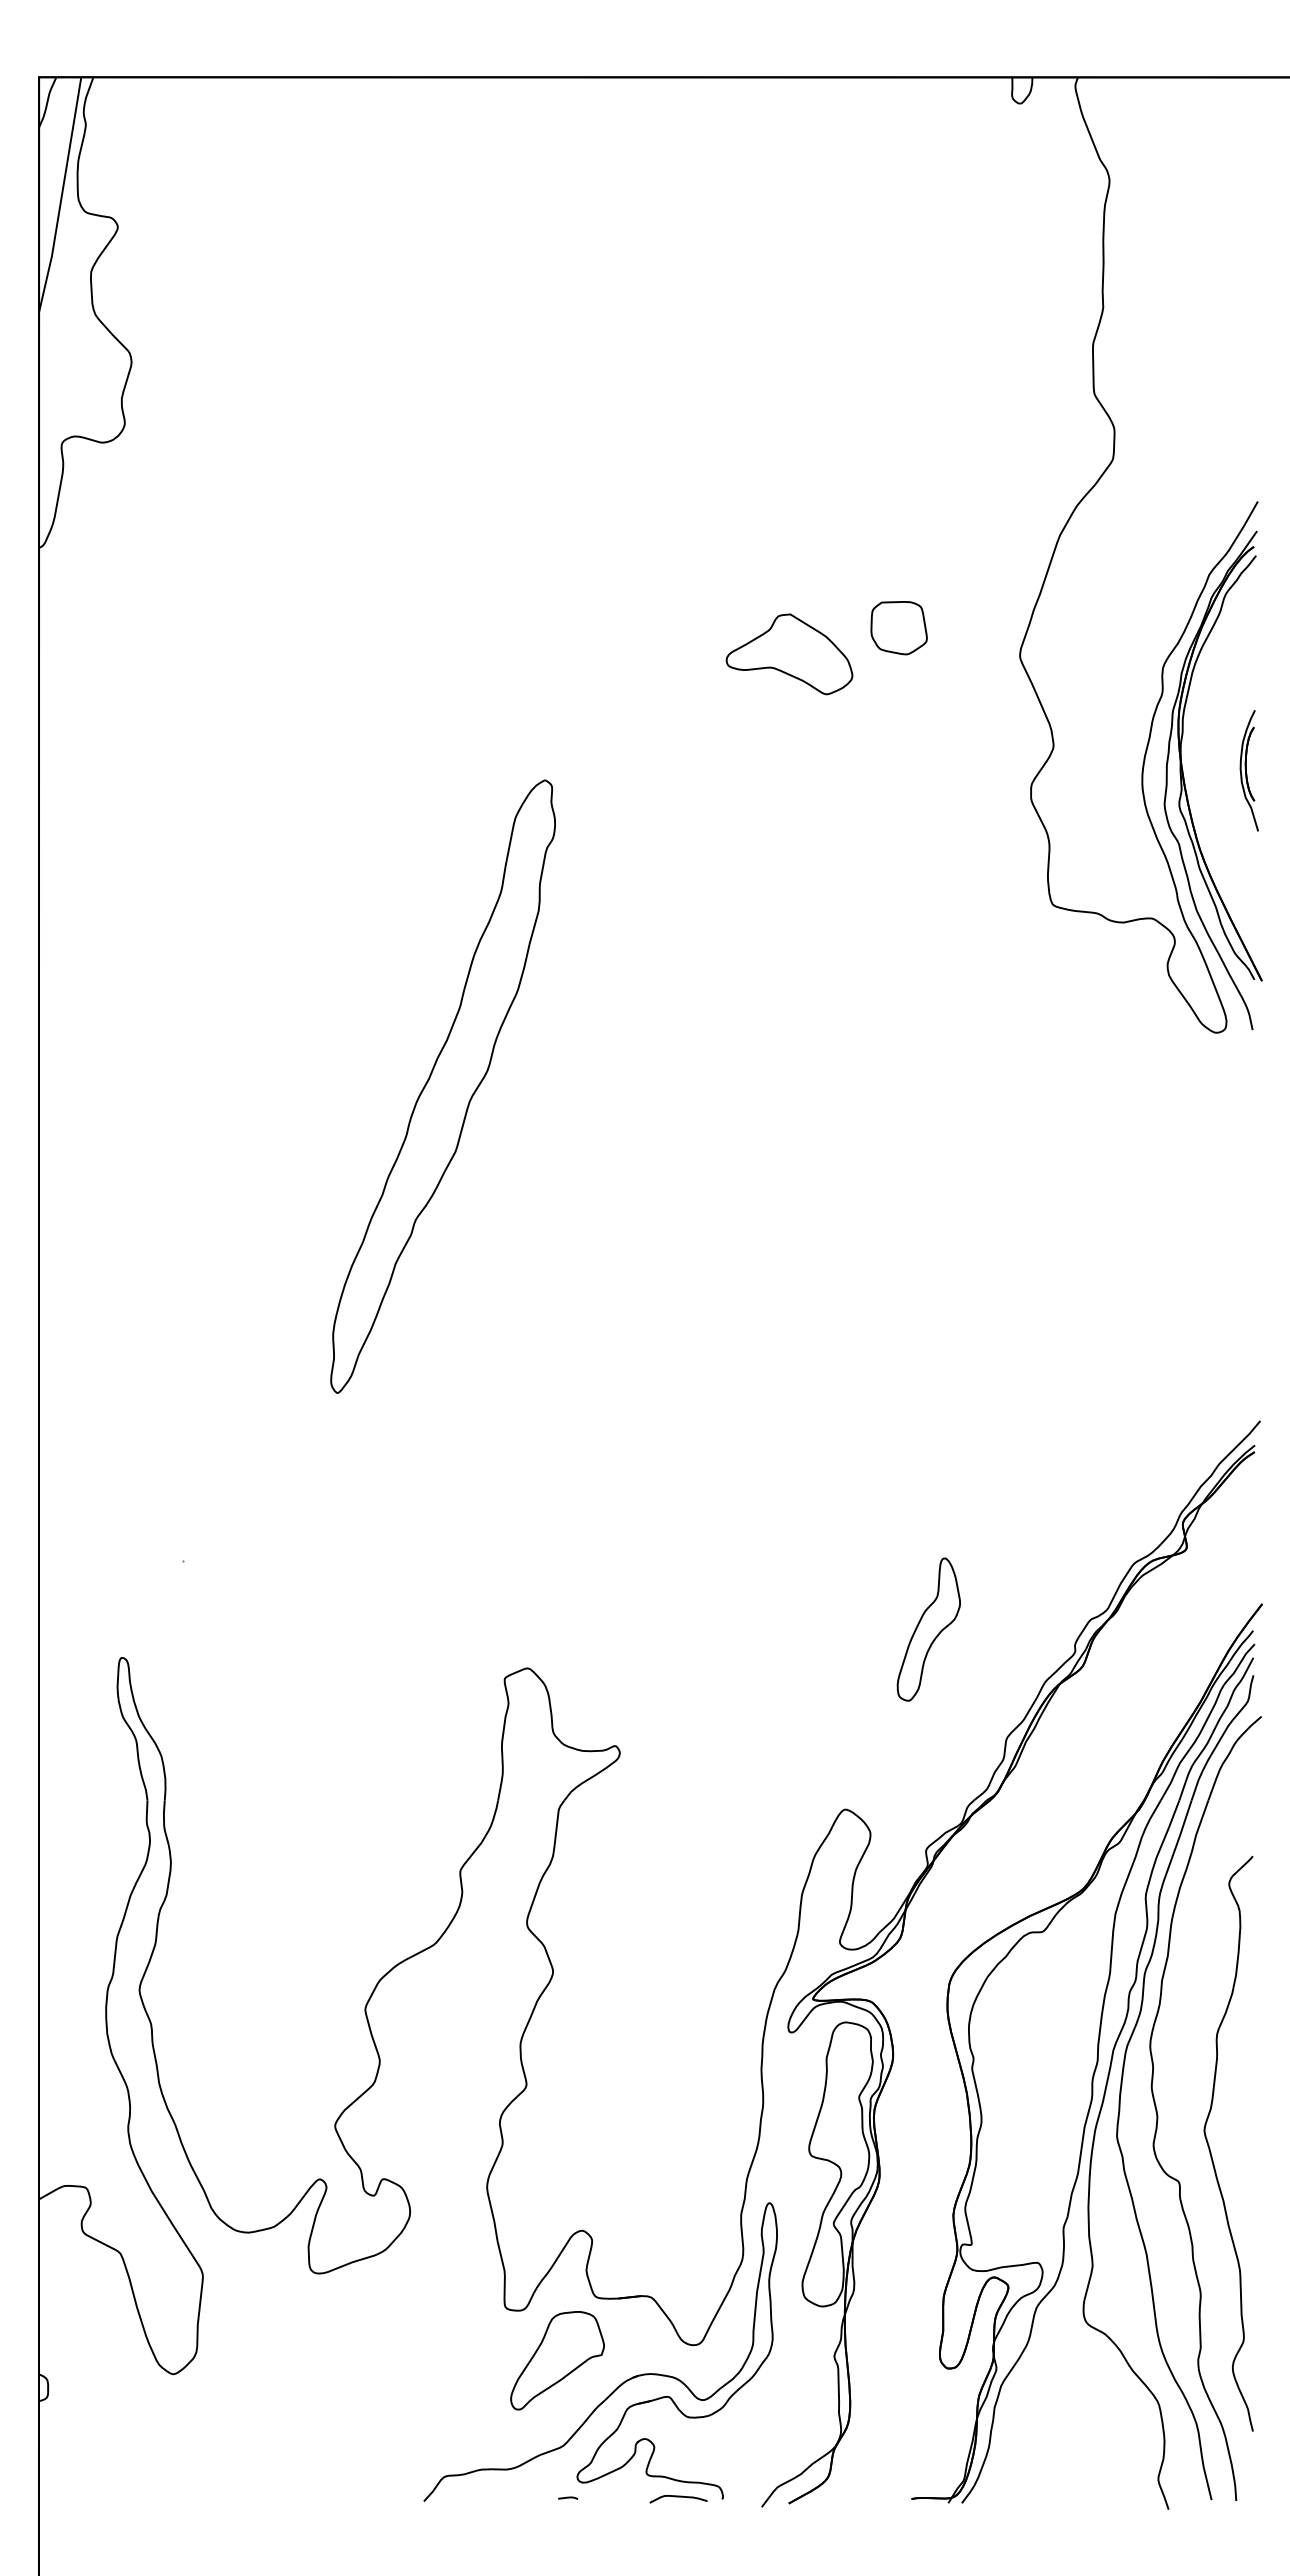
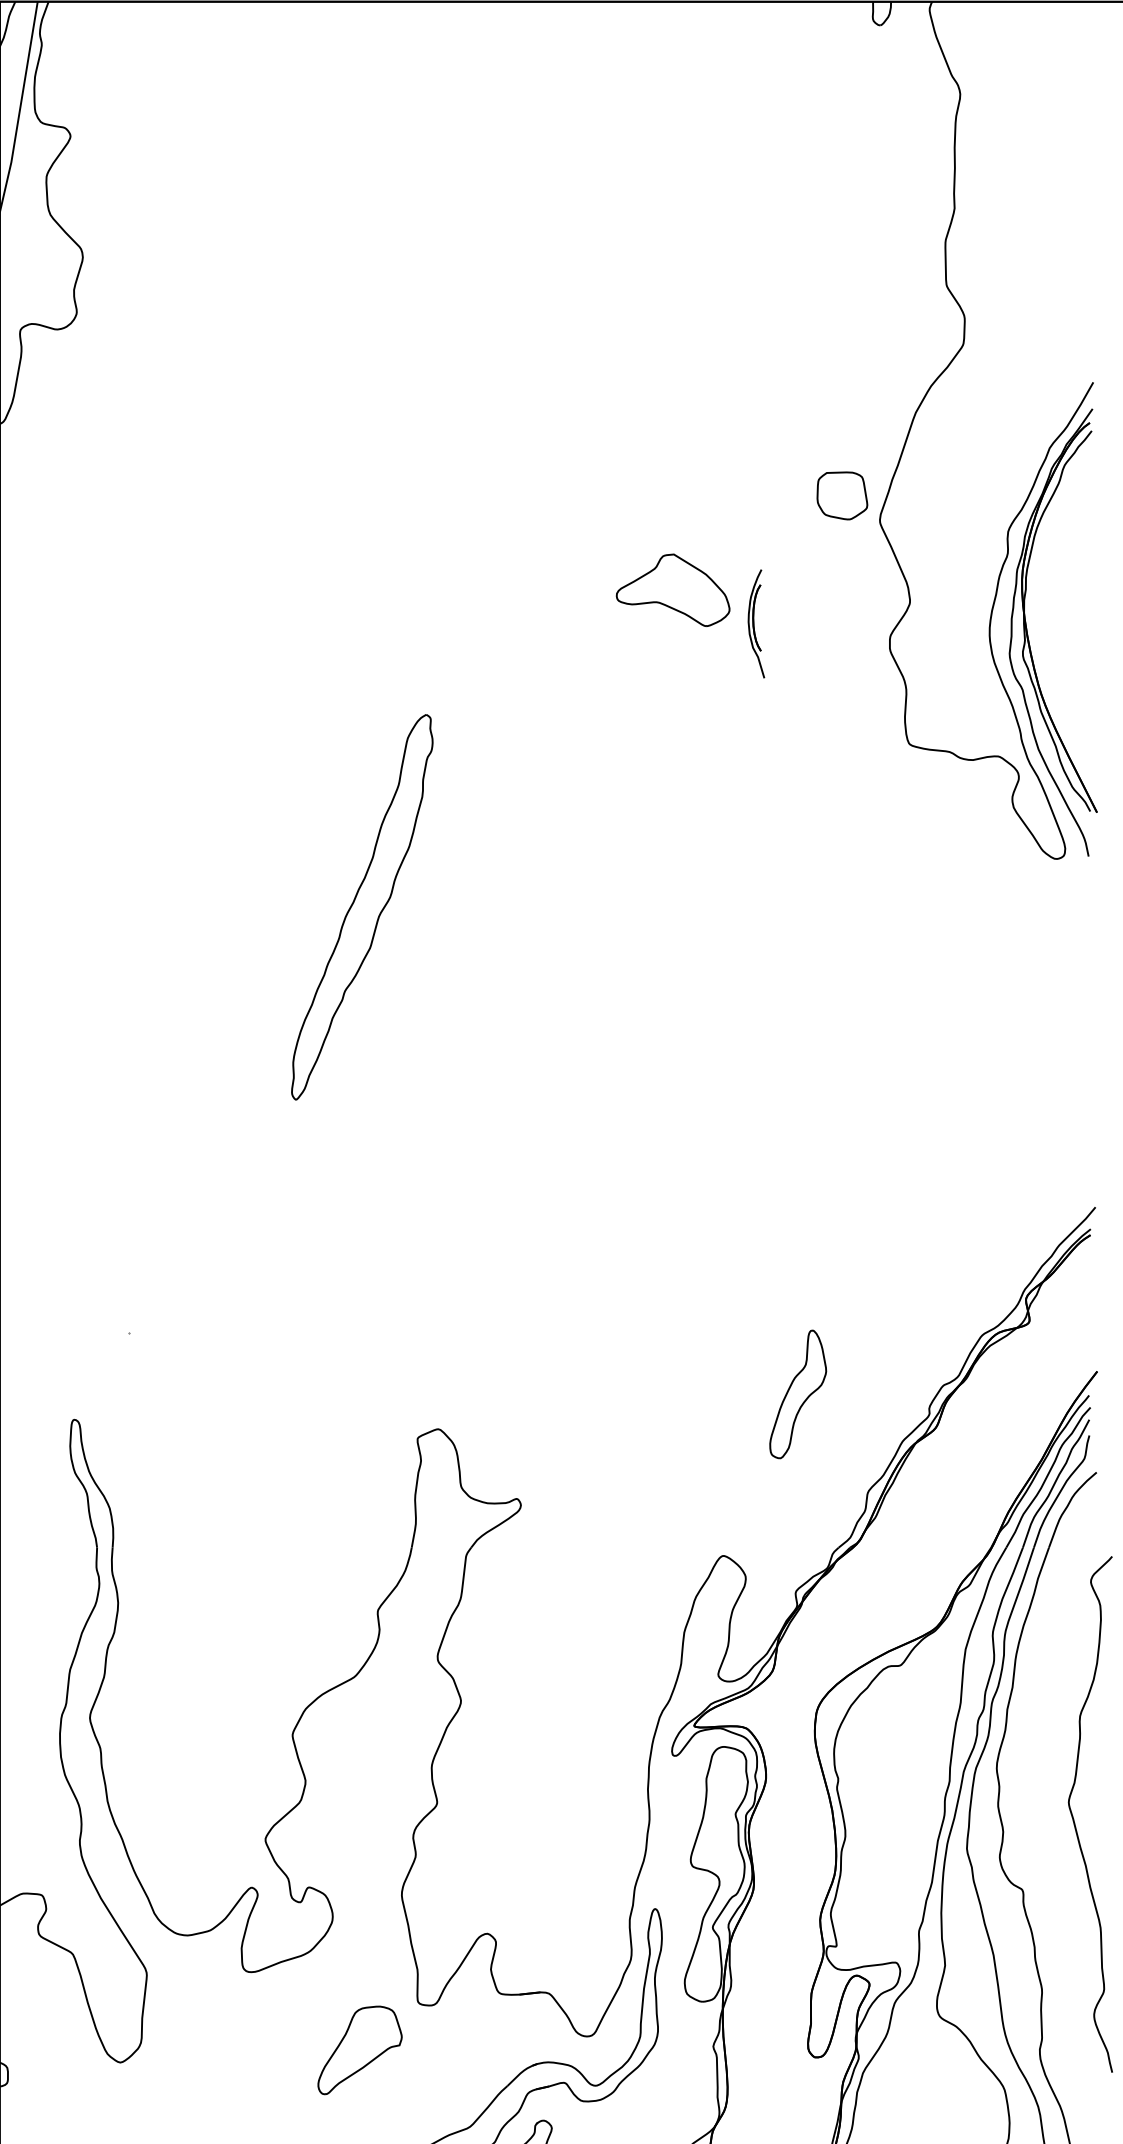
part: (898, 628) -> (841, 496), moved
part: (789, 654) -> (673, 590), moved
part: (1248, 770) -> (755, 623), moved
part: (442, 1086) -> (361, 907), size x0.7
curve: (1210, 2148) -> (1074, 1818), moved
part: (557, 2360) -> (360, 2050), moved

